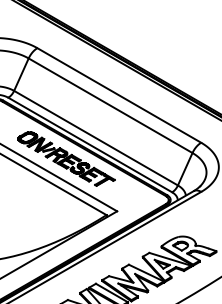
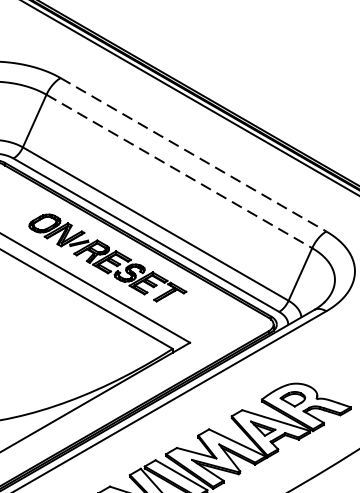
line: (119, 95) -> (193, 154), solid -> dashed
line: (110, 105) -> (179, 171), solid -> dashed

